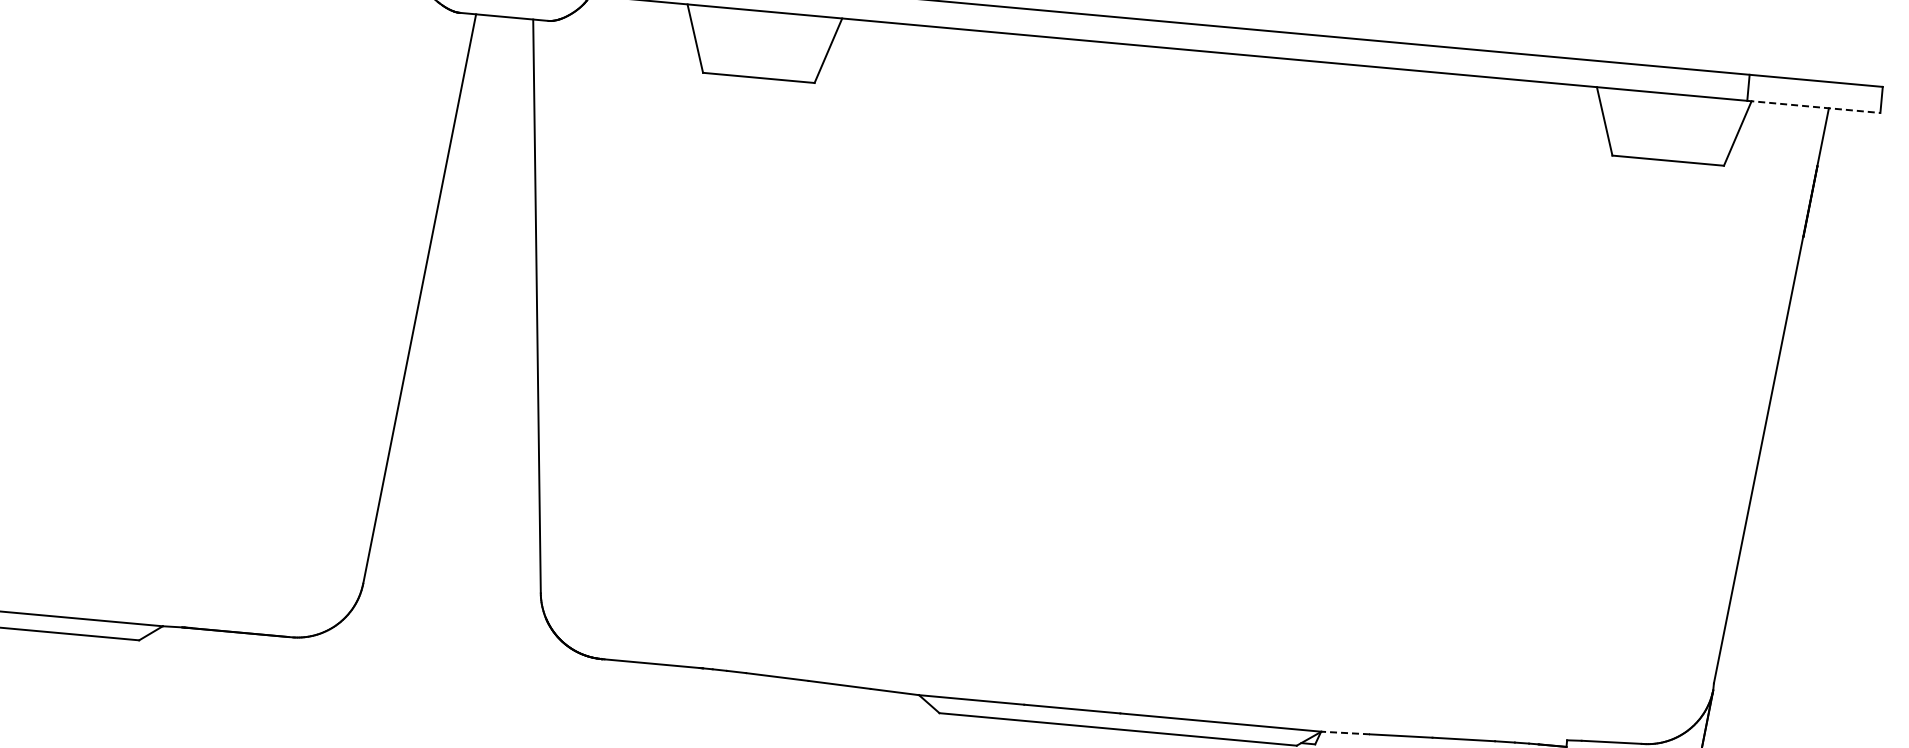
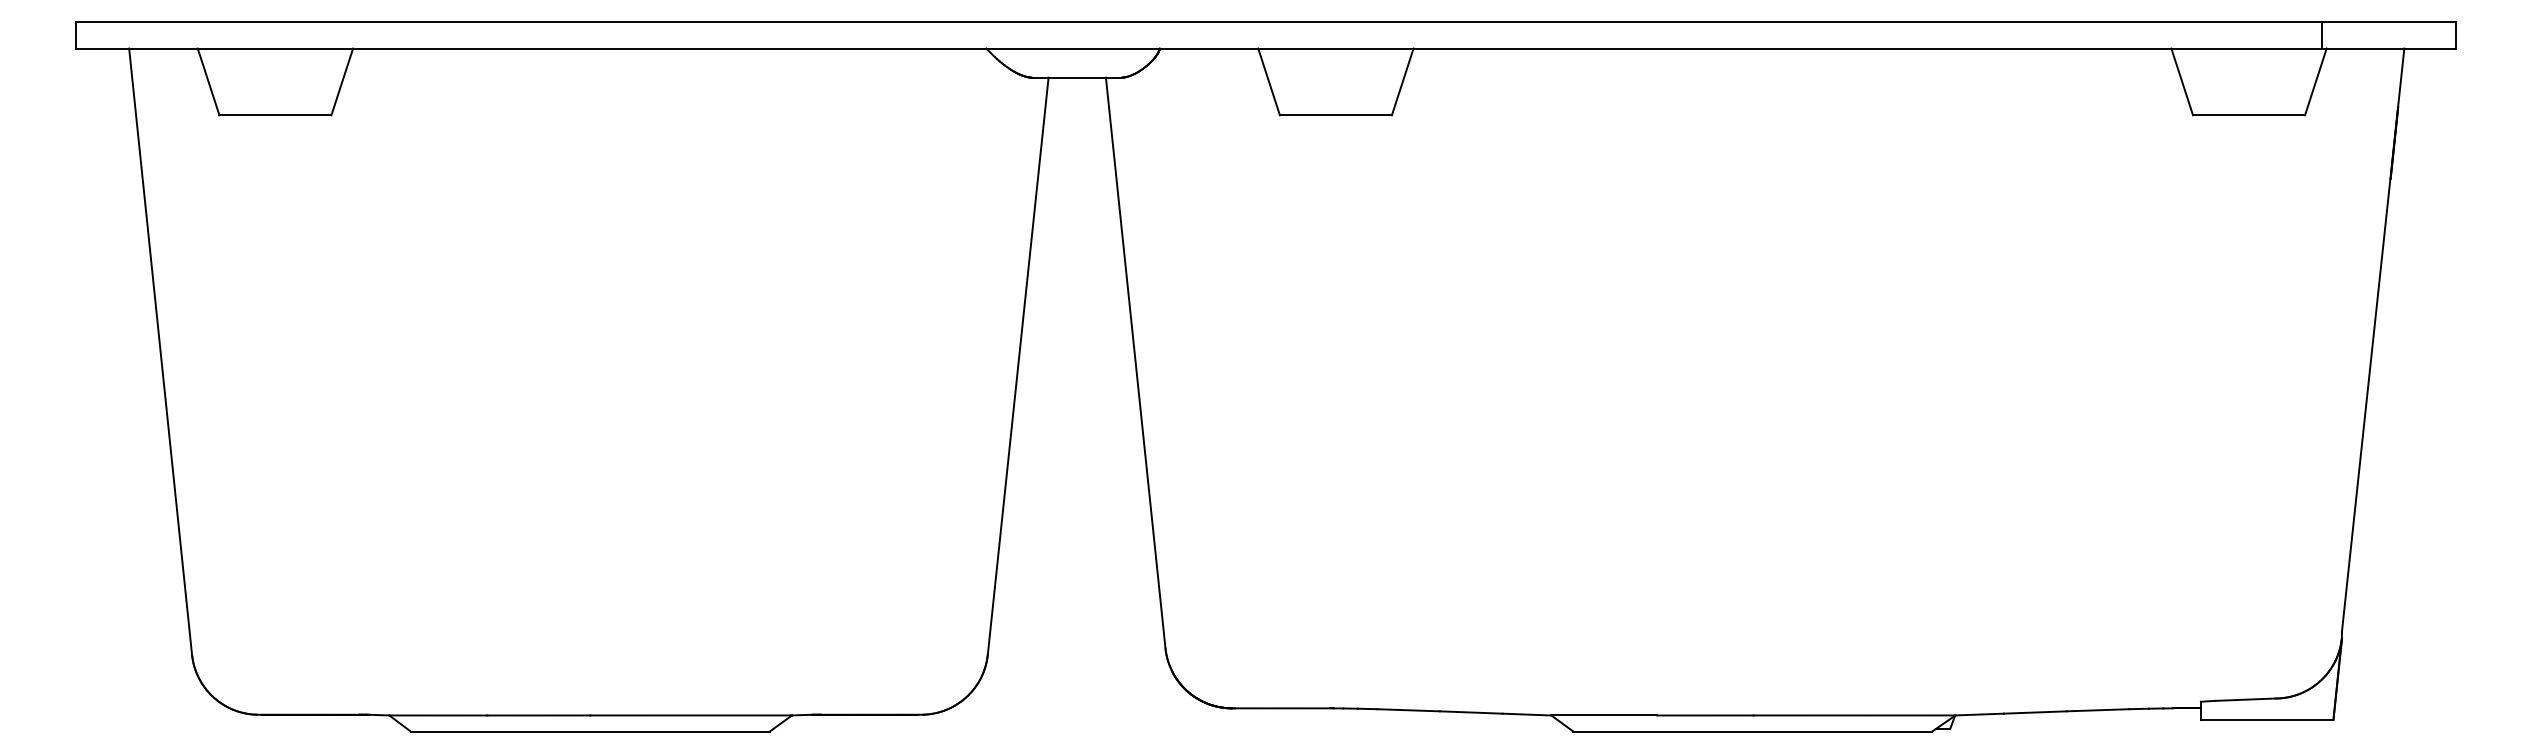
line: (1814, 106) -> (2389, 48), dashed -> solid
line: (1345, 732) -> (1979, 714), dashed -> solid

